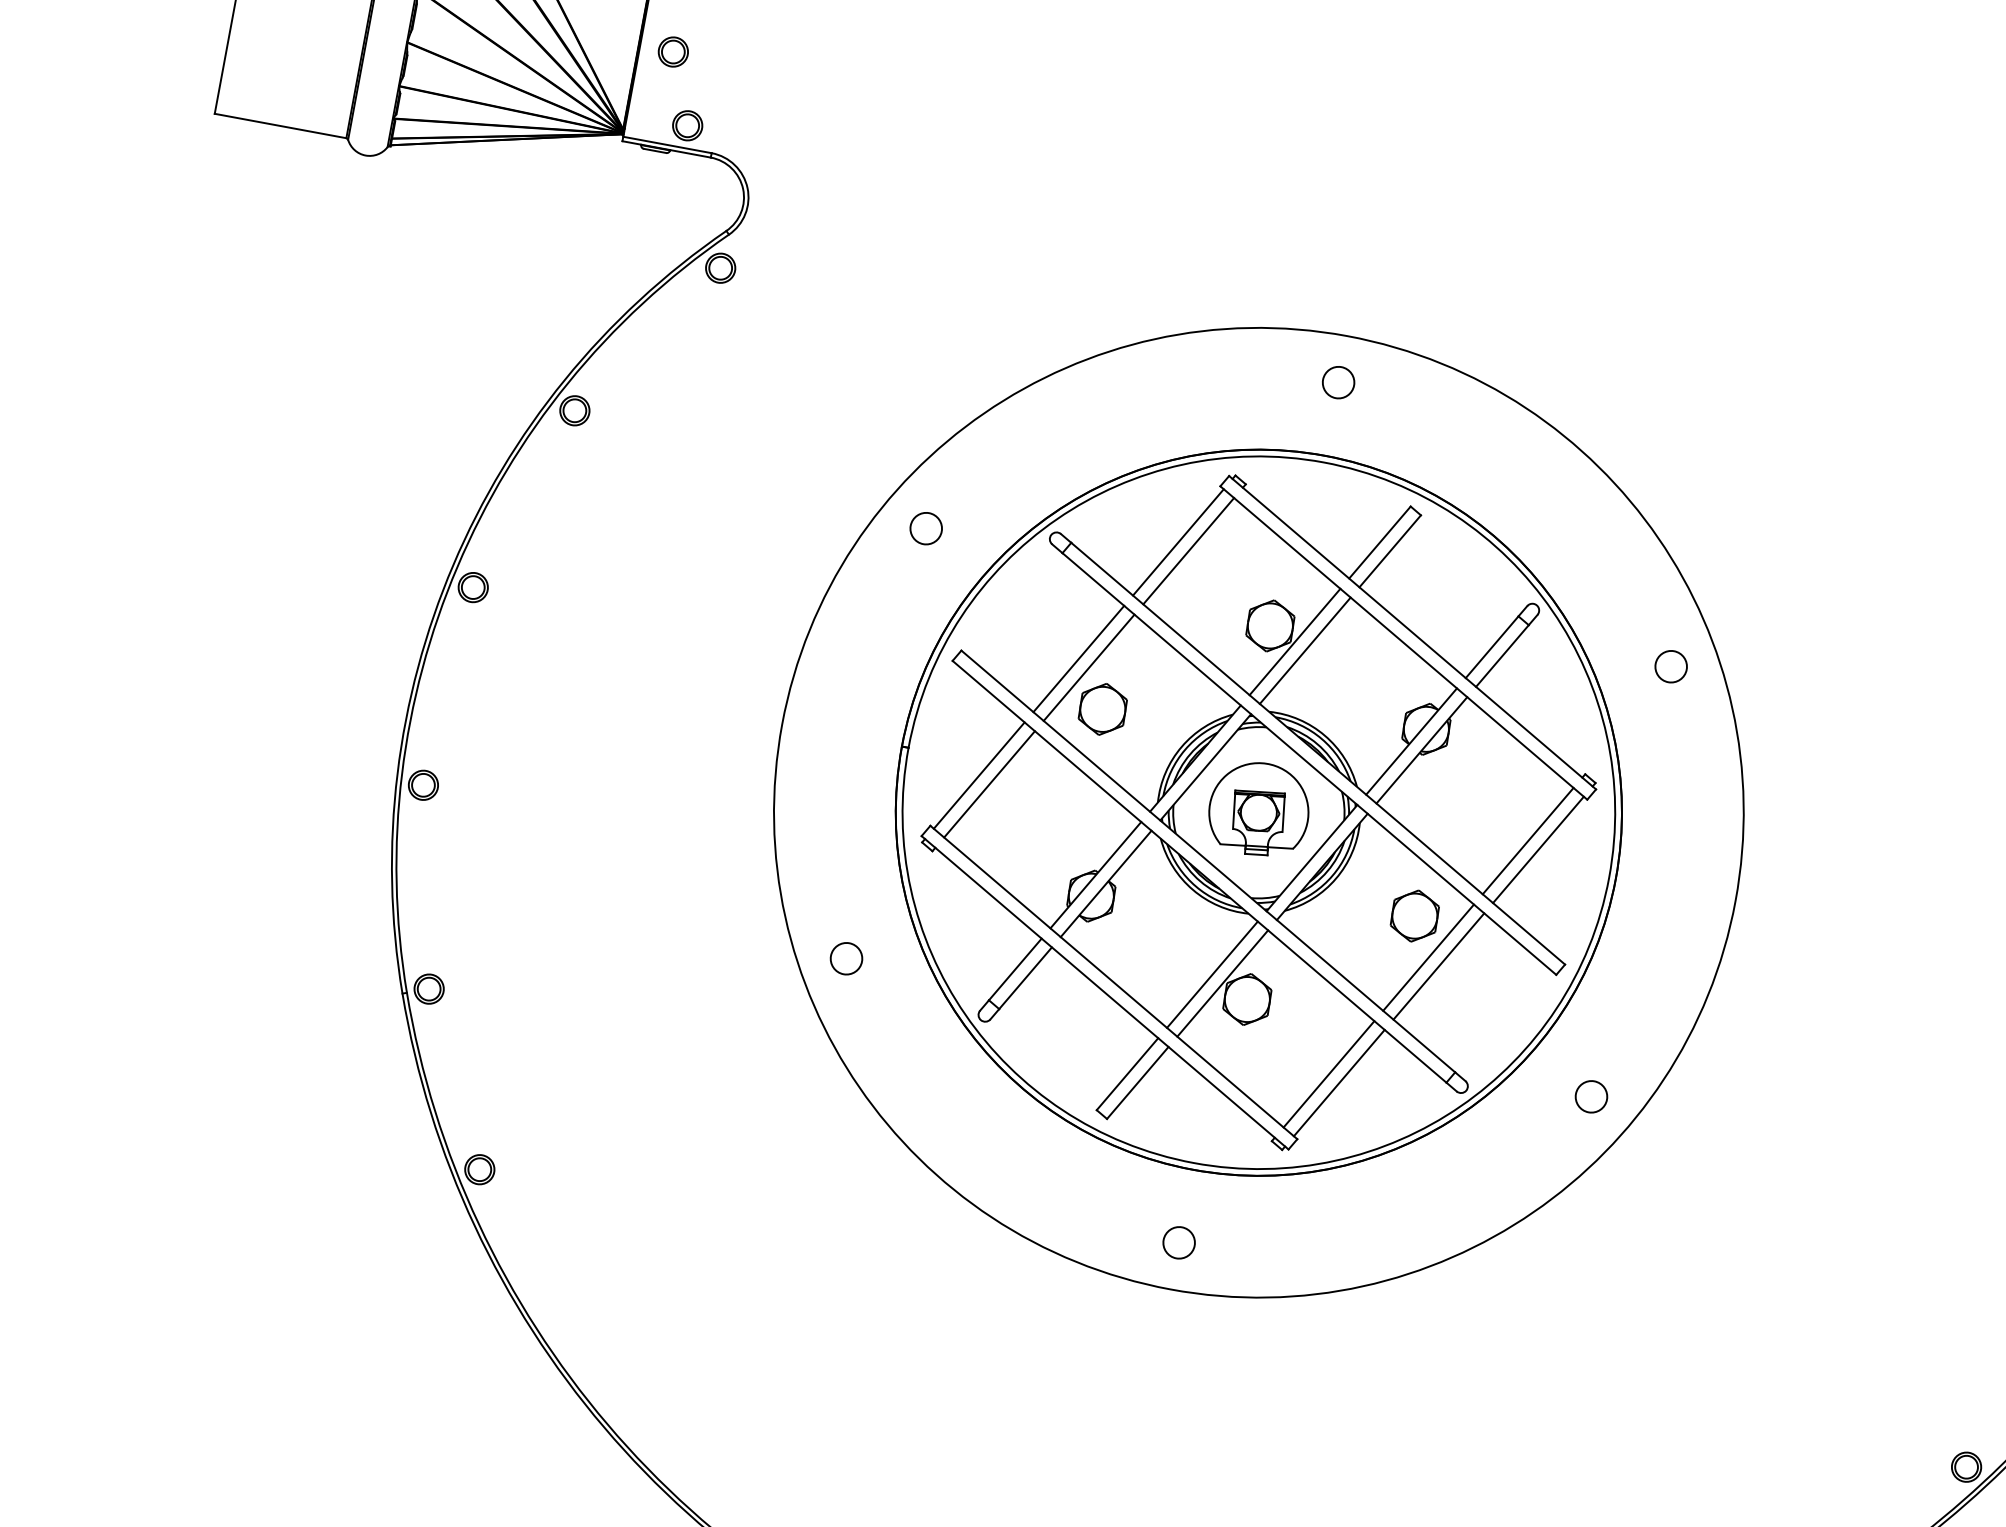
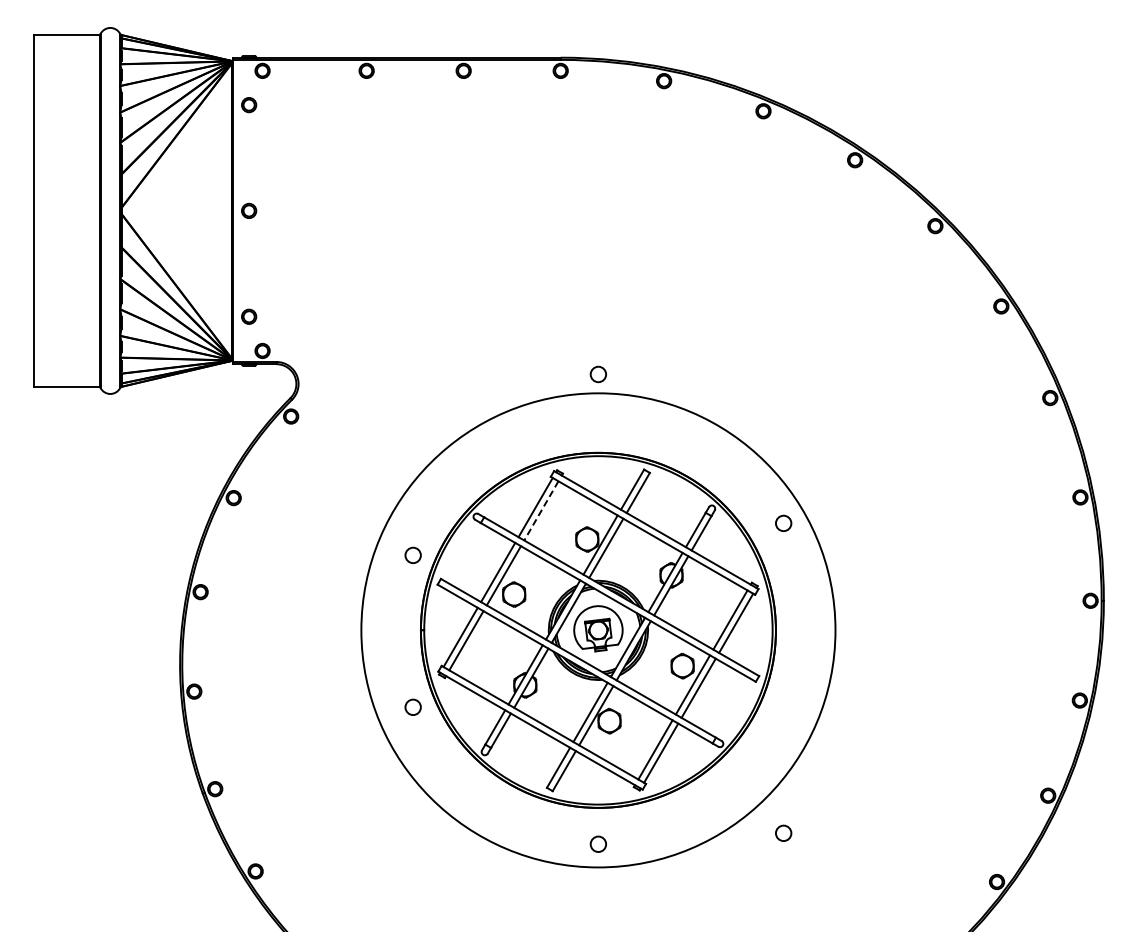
circle: (1336, 382) -> (597, 374), moved
circle: (925, 526) -> (412, 554), moved
line: (1188, 552) -> (541, 511), solid -> dashed
circle: (845, 956) -> (412, 706), moved
circle: (1591, 1095) -> (783, 832), moved

